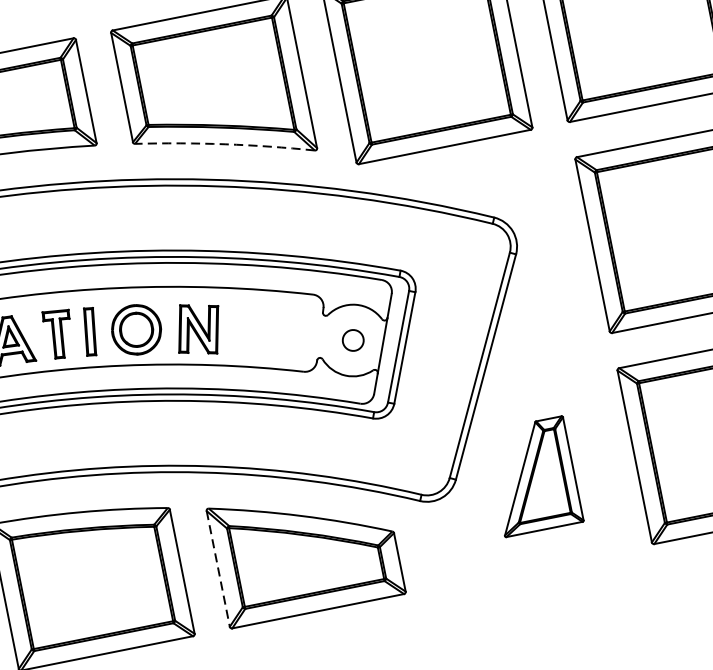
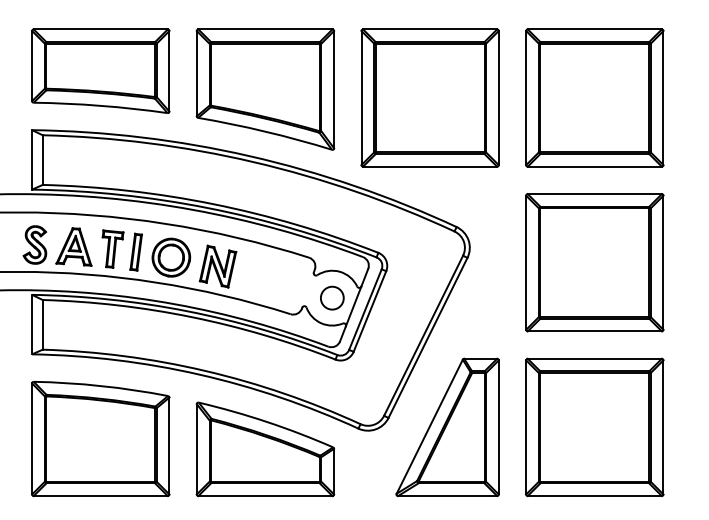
arc: (224, 144) -> (265, 131), dashed -> solid
circle: (353, 339) -> (332, 297), size x1.43
part: (533, 476) -> (447, 427), size x1.67
line: (217, 569) -> (196, 449), dashed -> solid

